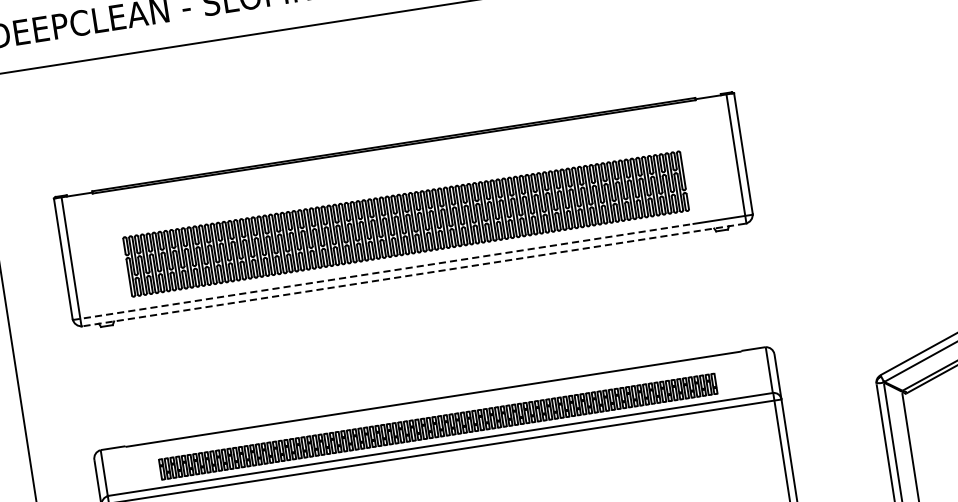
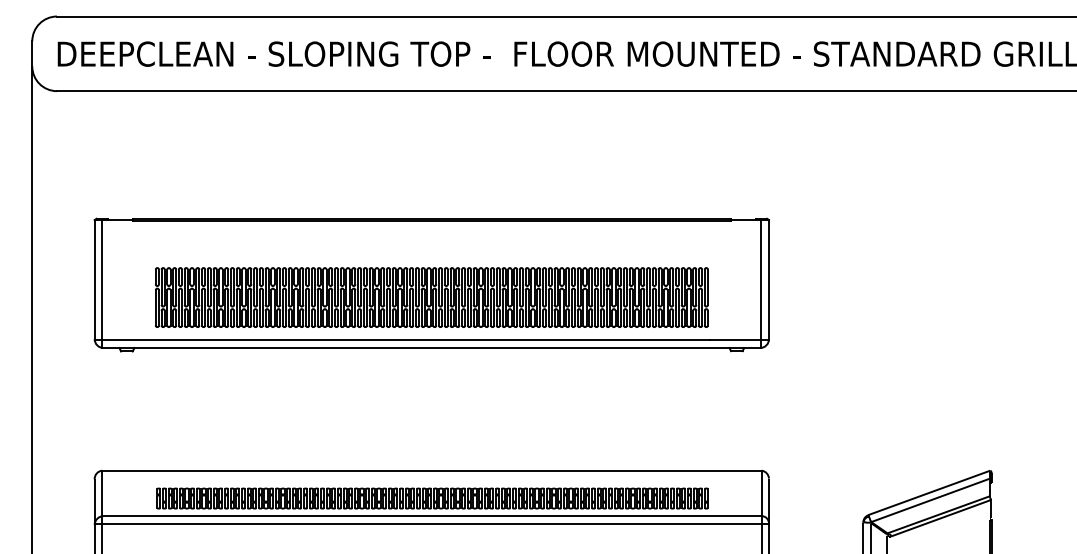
line: (383, 271) -> (402, 340), dashed -> solid
line: (413, 275) -> (431, 348), dashed -> solid

